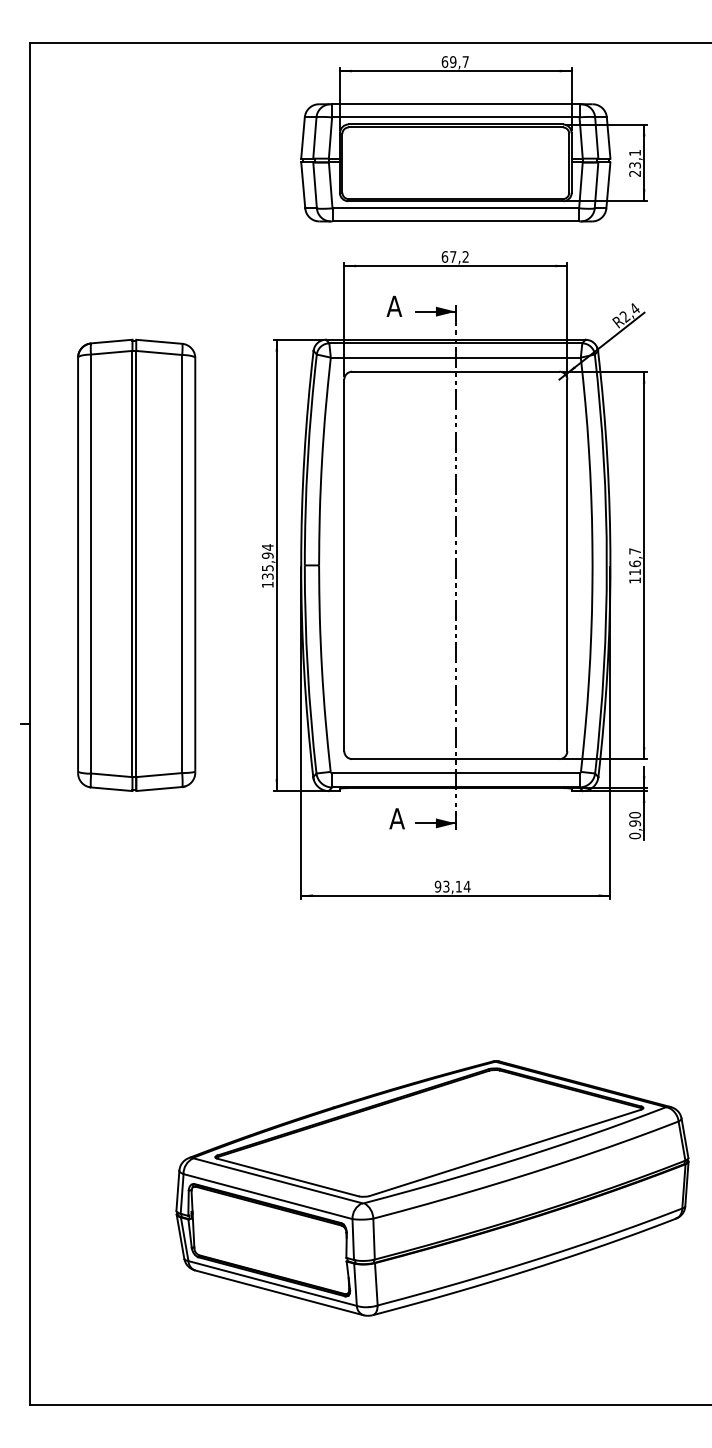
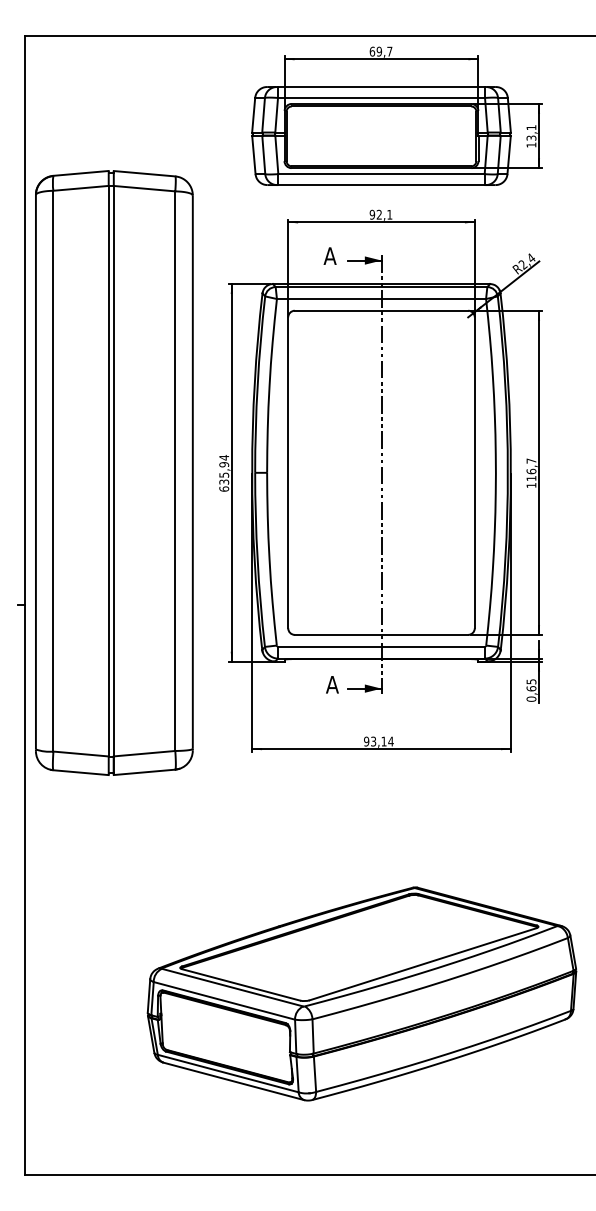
text: (634, 173) -> (530, 144), 23,1 -> 13,1
text: (454, 256) -> (380, 214), 67,2 -> 92,1
part: (136, 564) -> (114, 472), size x1.6
text: (267, 584) -> (223, 488), 135,94 -> 635,94
text: (635, 819) -> (531, 685), 0,90 -> 0,65

